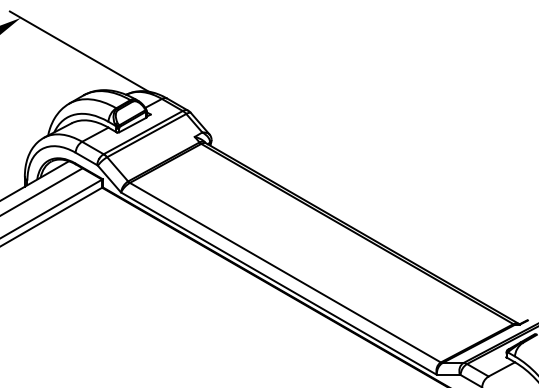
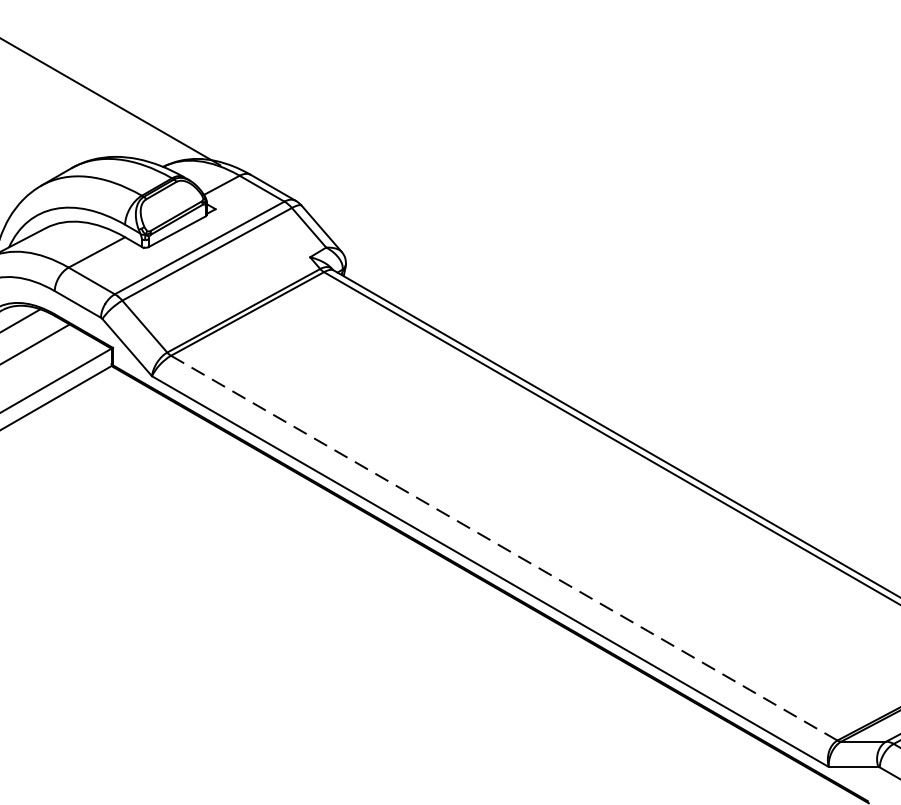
line: (285, 272) -> (504, 547), solid -> dashed

